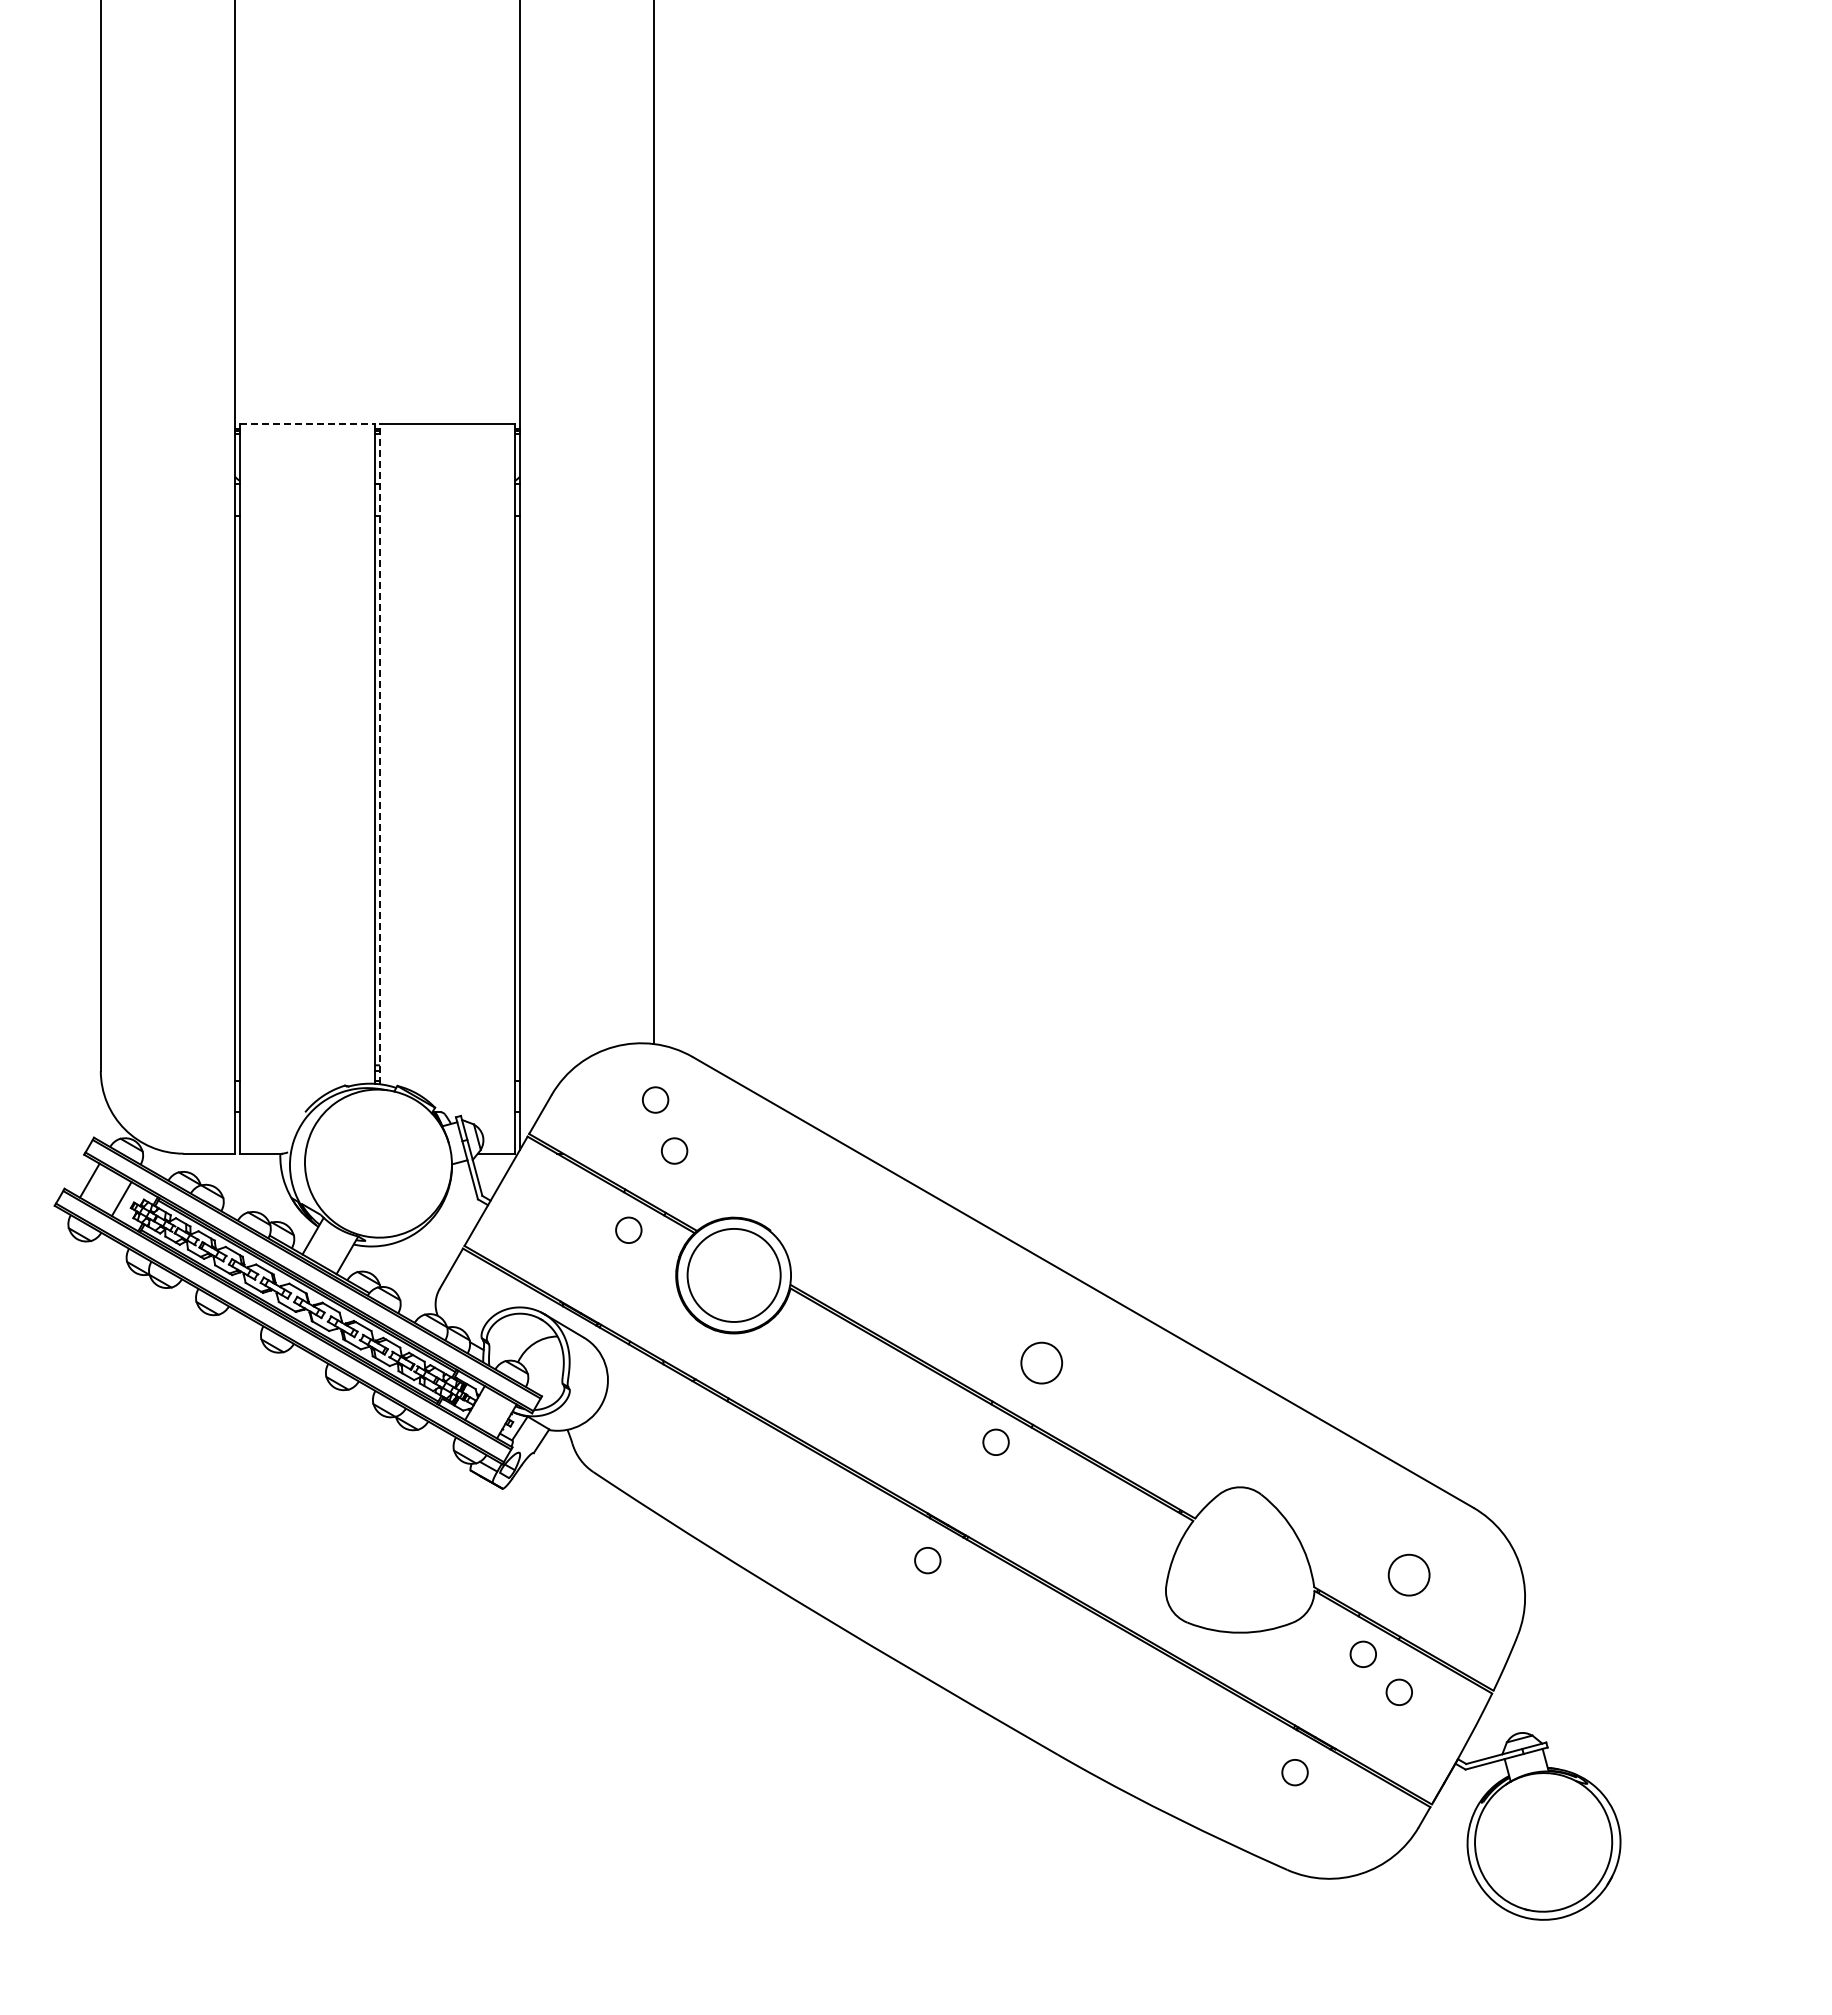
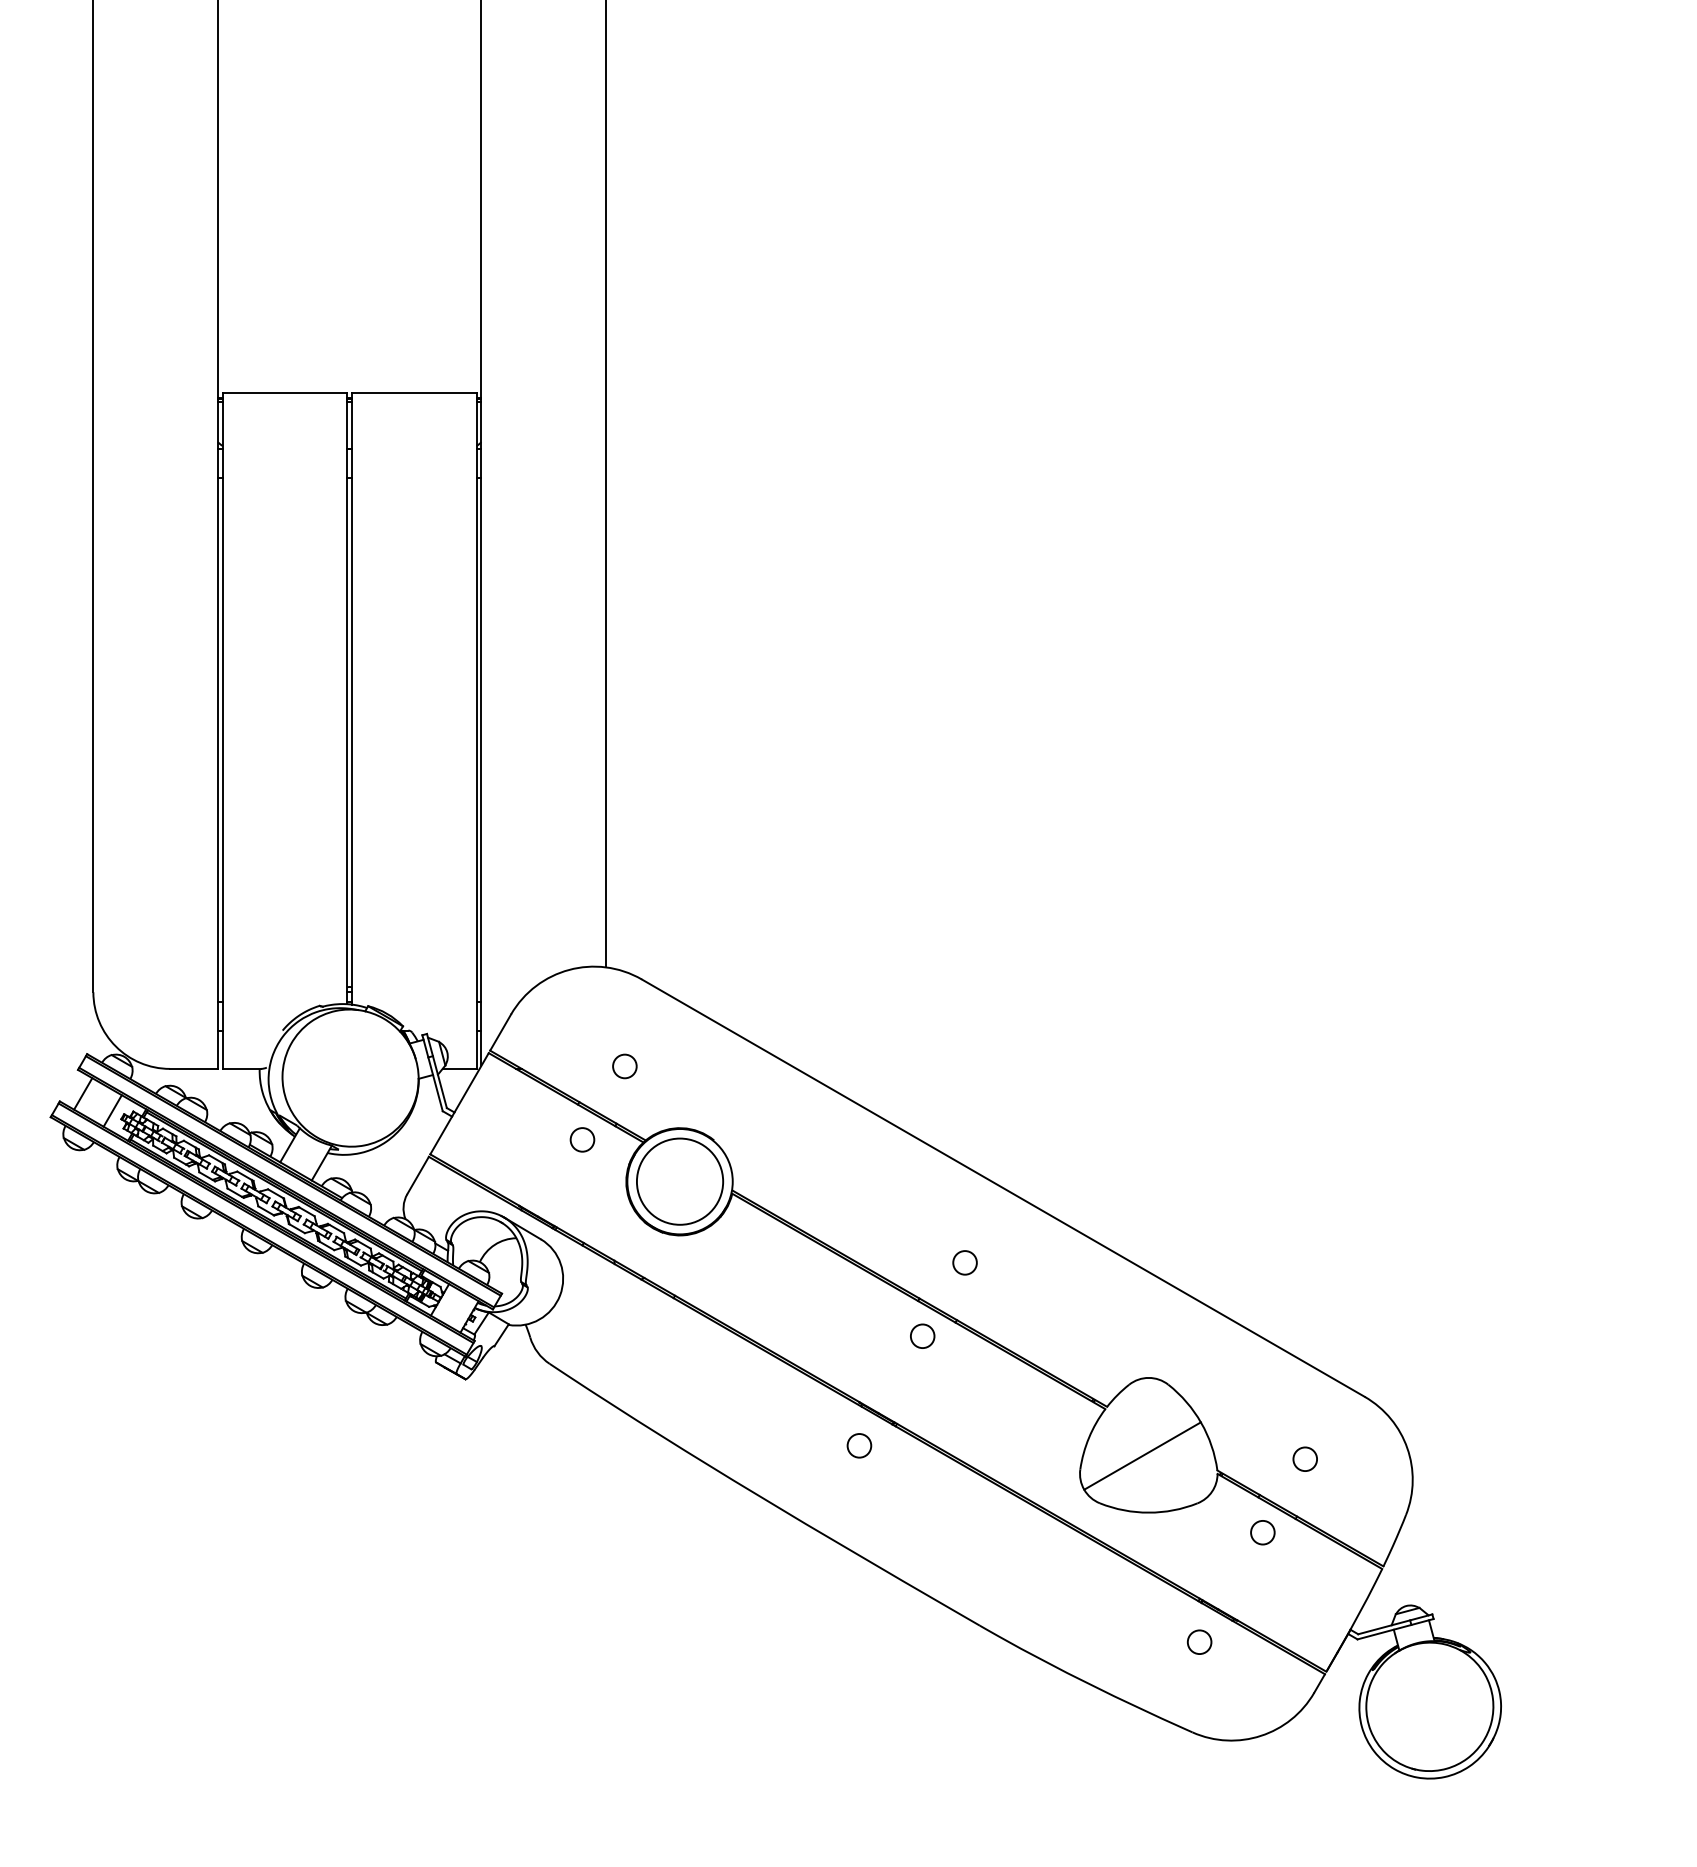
line: (308, 424) -> (285, 393), dashed -> solid
line: (380, 754) -> (352, 699), dashed -> solid
circle: (655, 1099) -> (607, 1018), removed
circle: (1041, 1362) -> (964, 1262), size x0.62
line: (1233, 1571) -> (1142, 1455), added
circle: (1408, 1574) -> (1304, 1458), size x0.62
circle: (1398, 1691) -> (1295, 1567), removed

